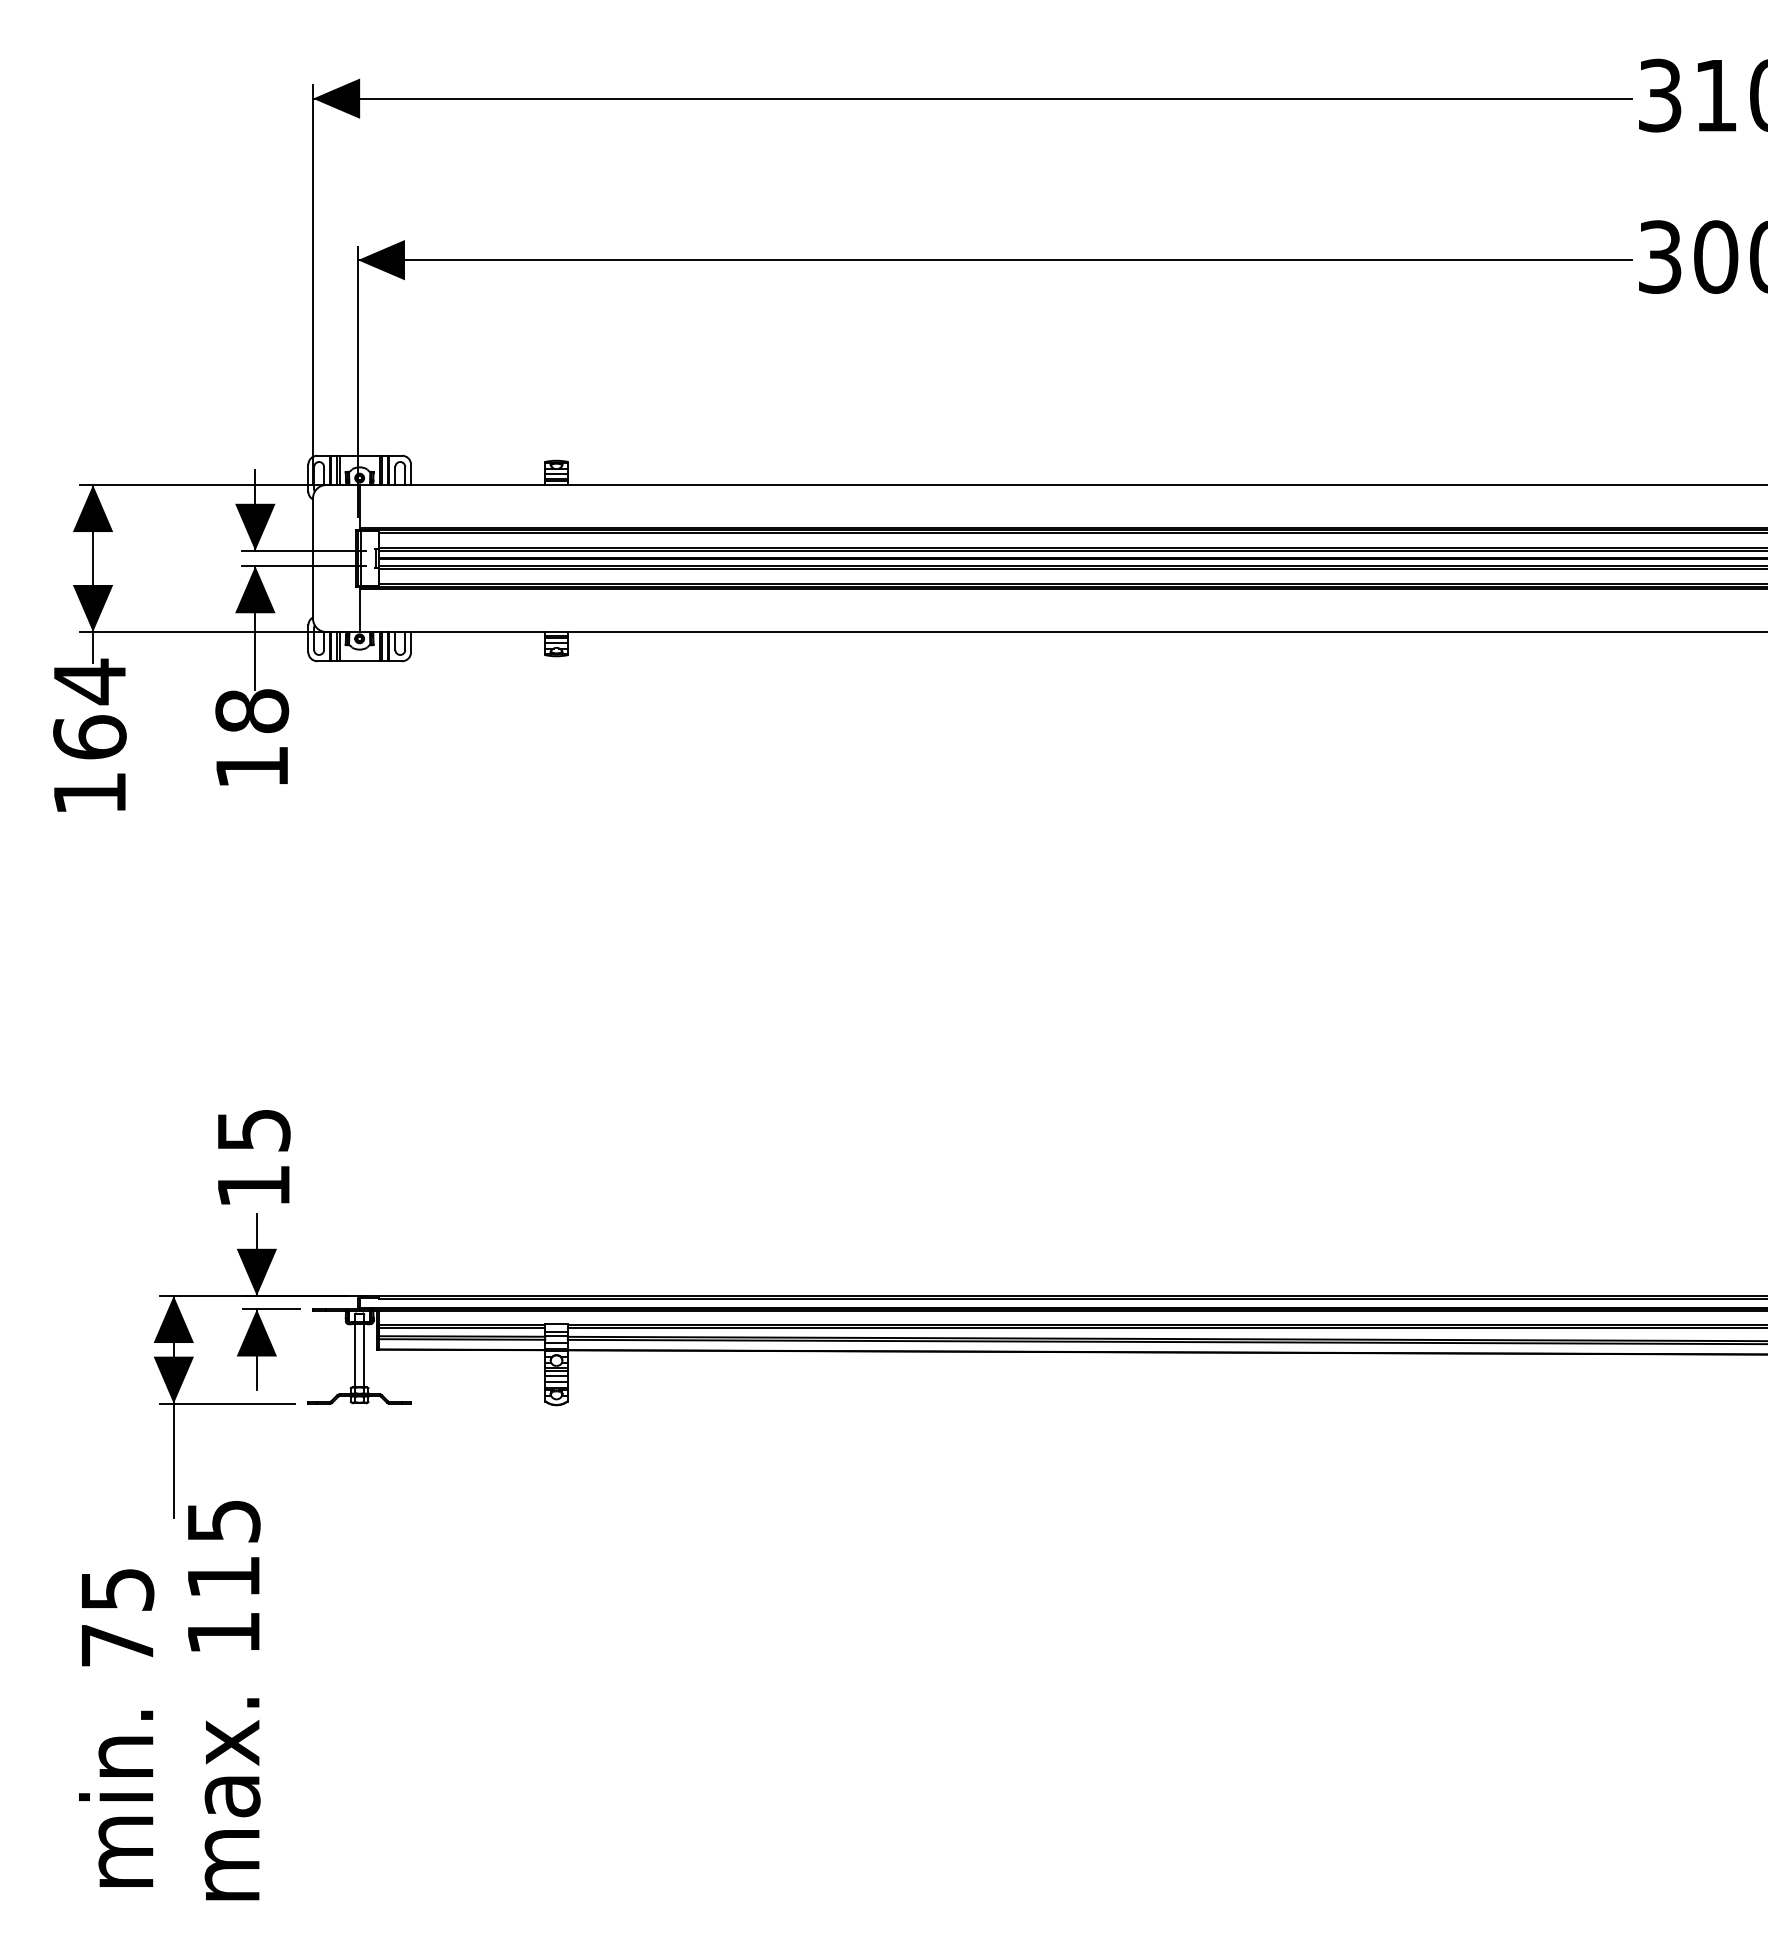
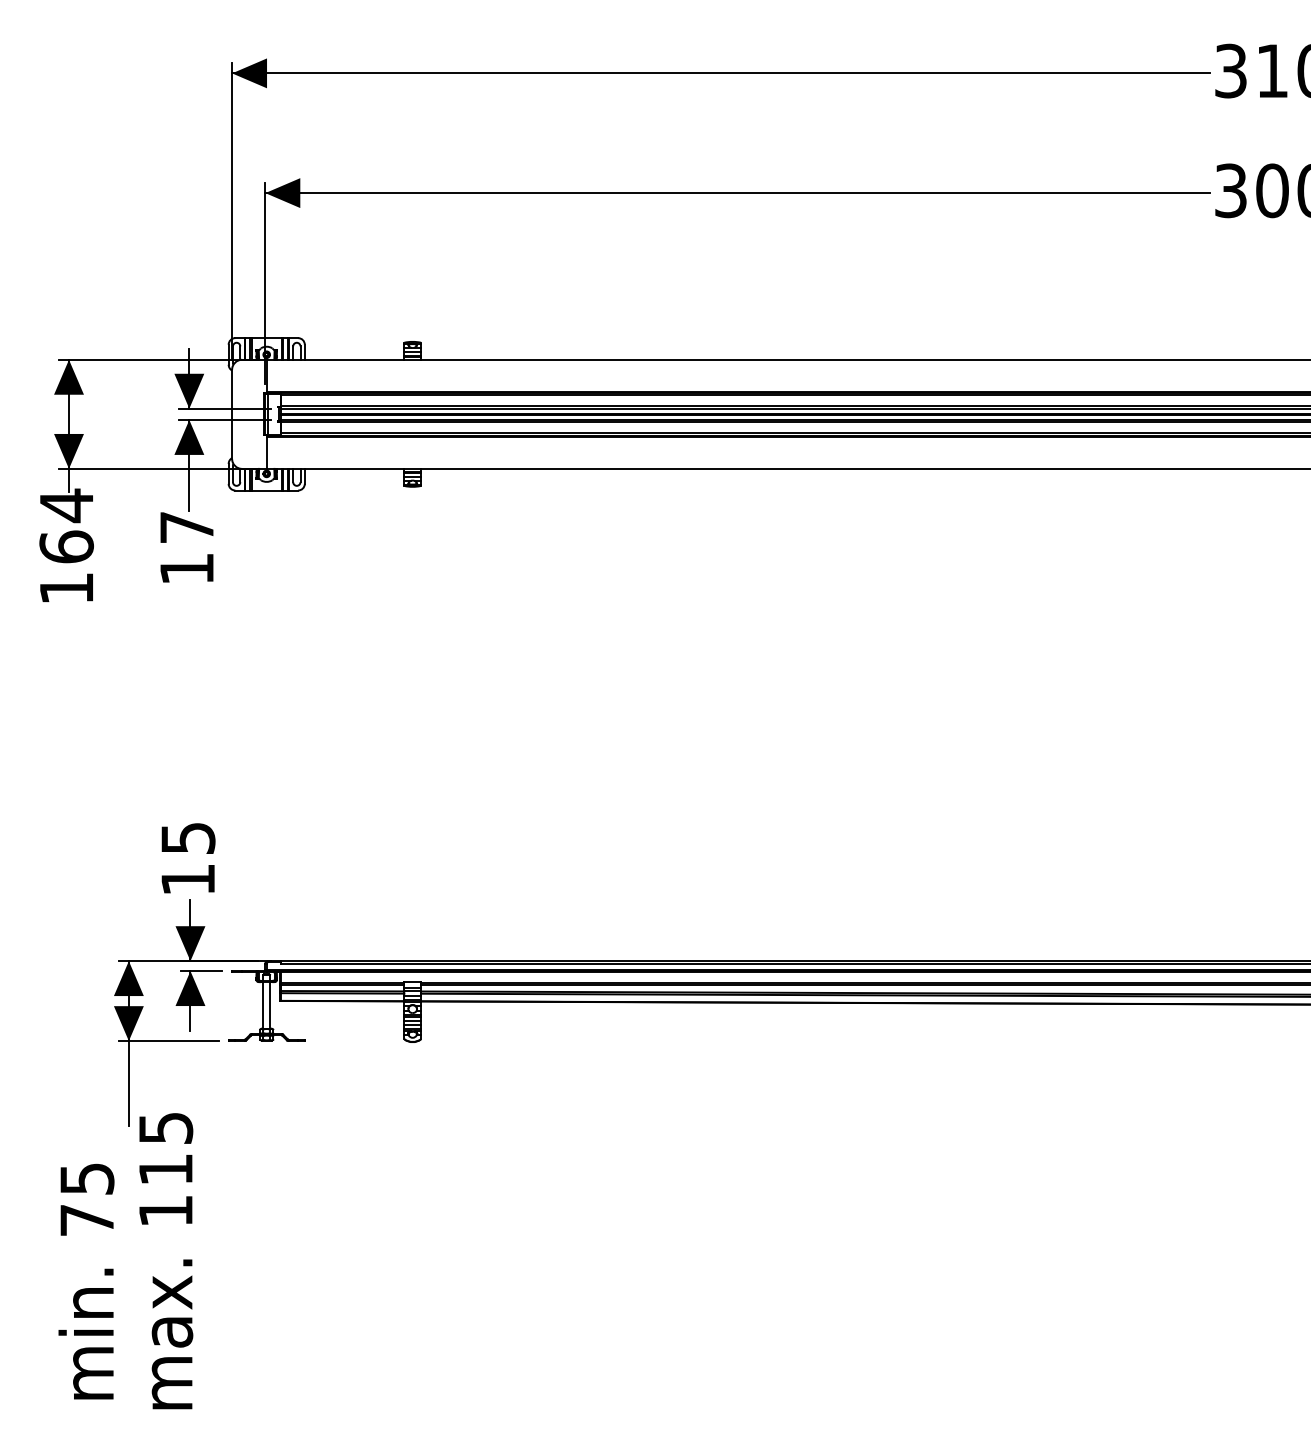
text: (252, 711) -> (187, 527), 18 -> 17

